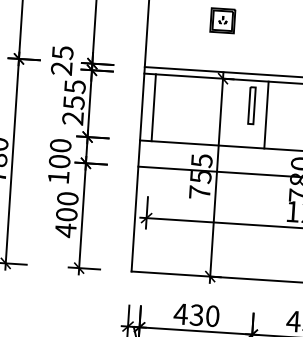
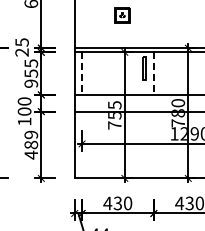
line: (154, 109) -> (82, 74), solid -> dashed
line: (265, 116) -> (153, 74), solid -> dashed
text: (73, 118) -> (31, 83), 255 -> 955
text: (67, 206) -> (31, 139), 400 -> 489

